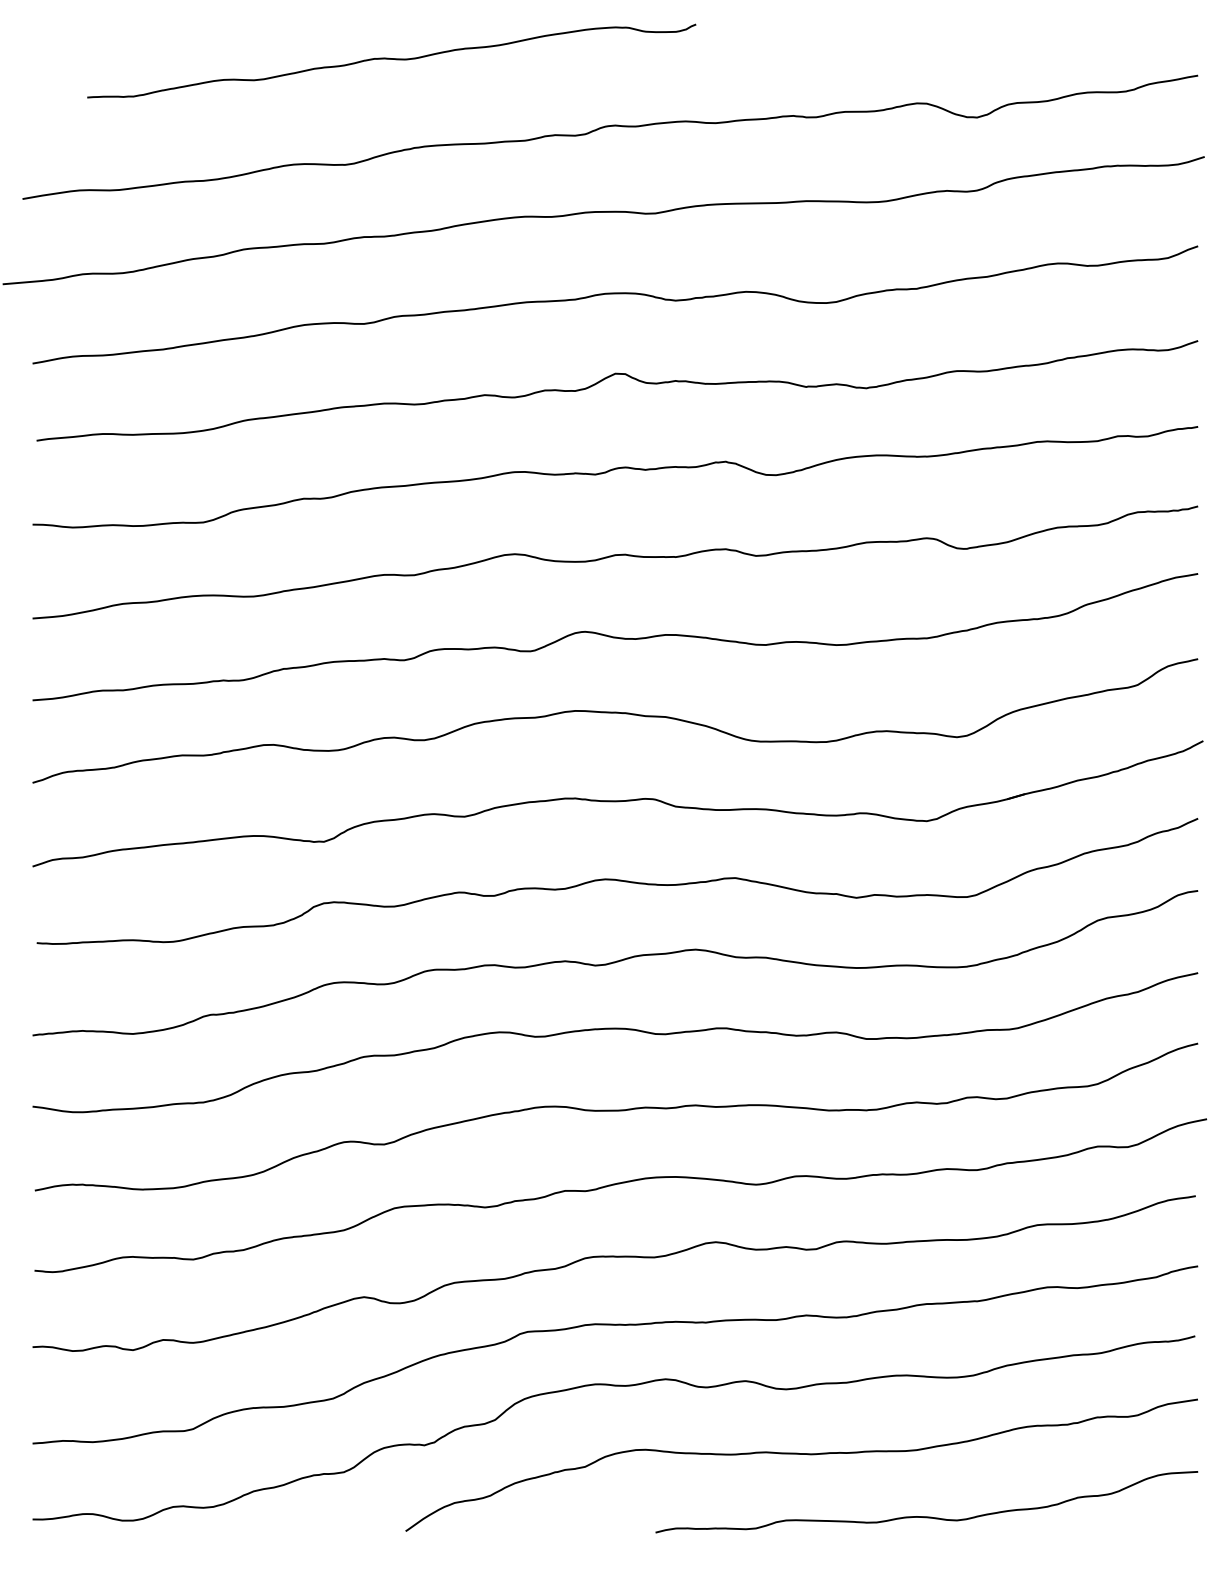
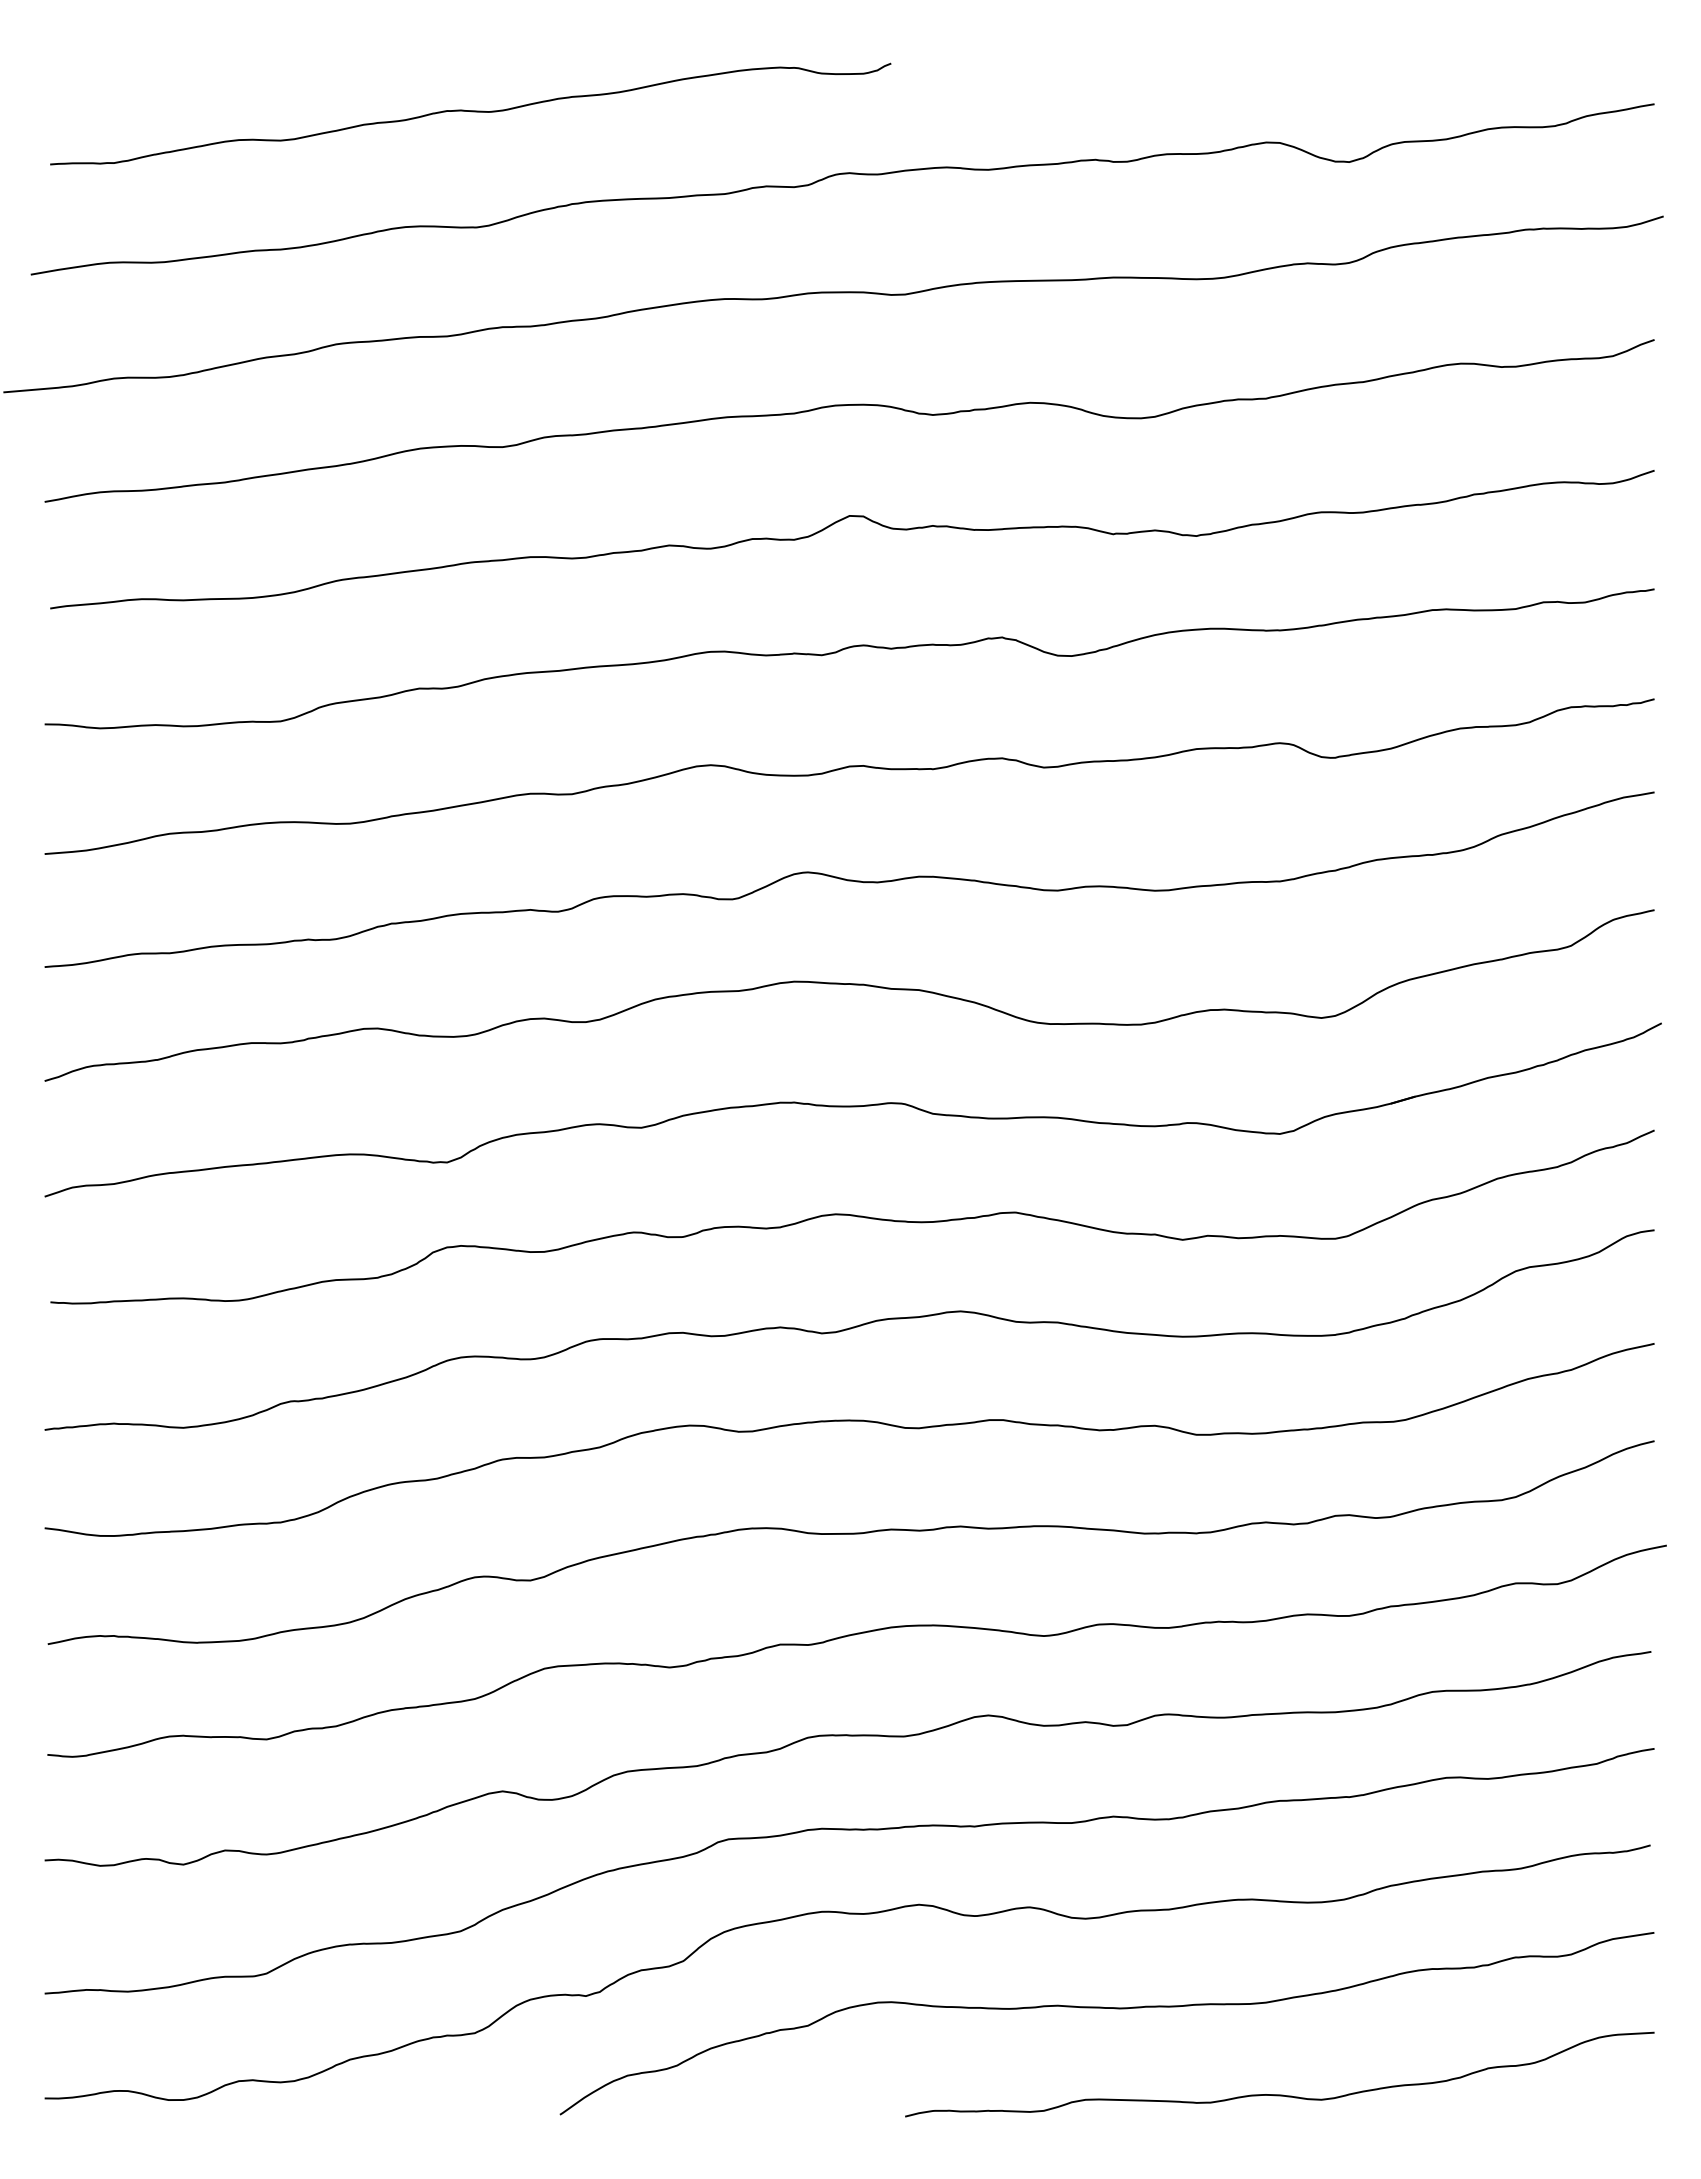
curve: (392, 59) -> (471, 112), moved

